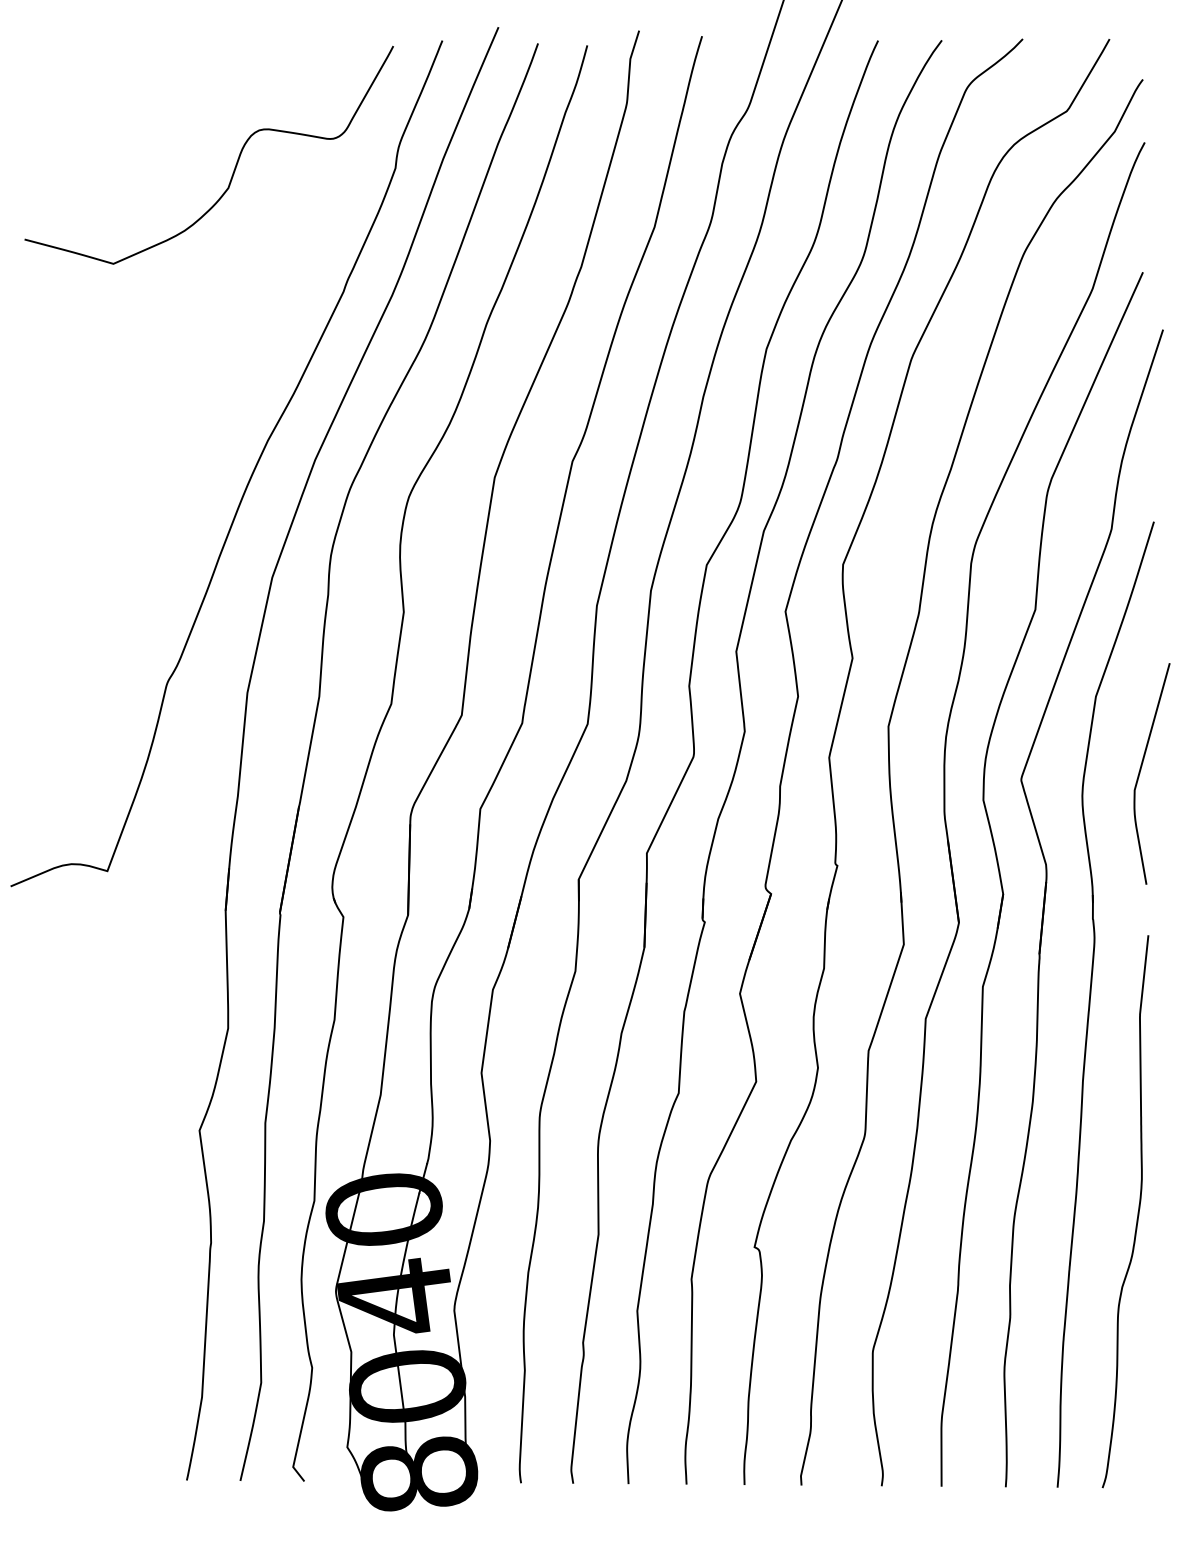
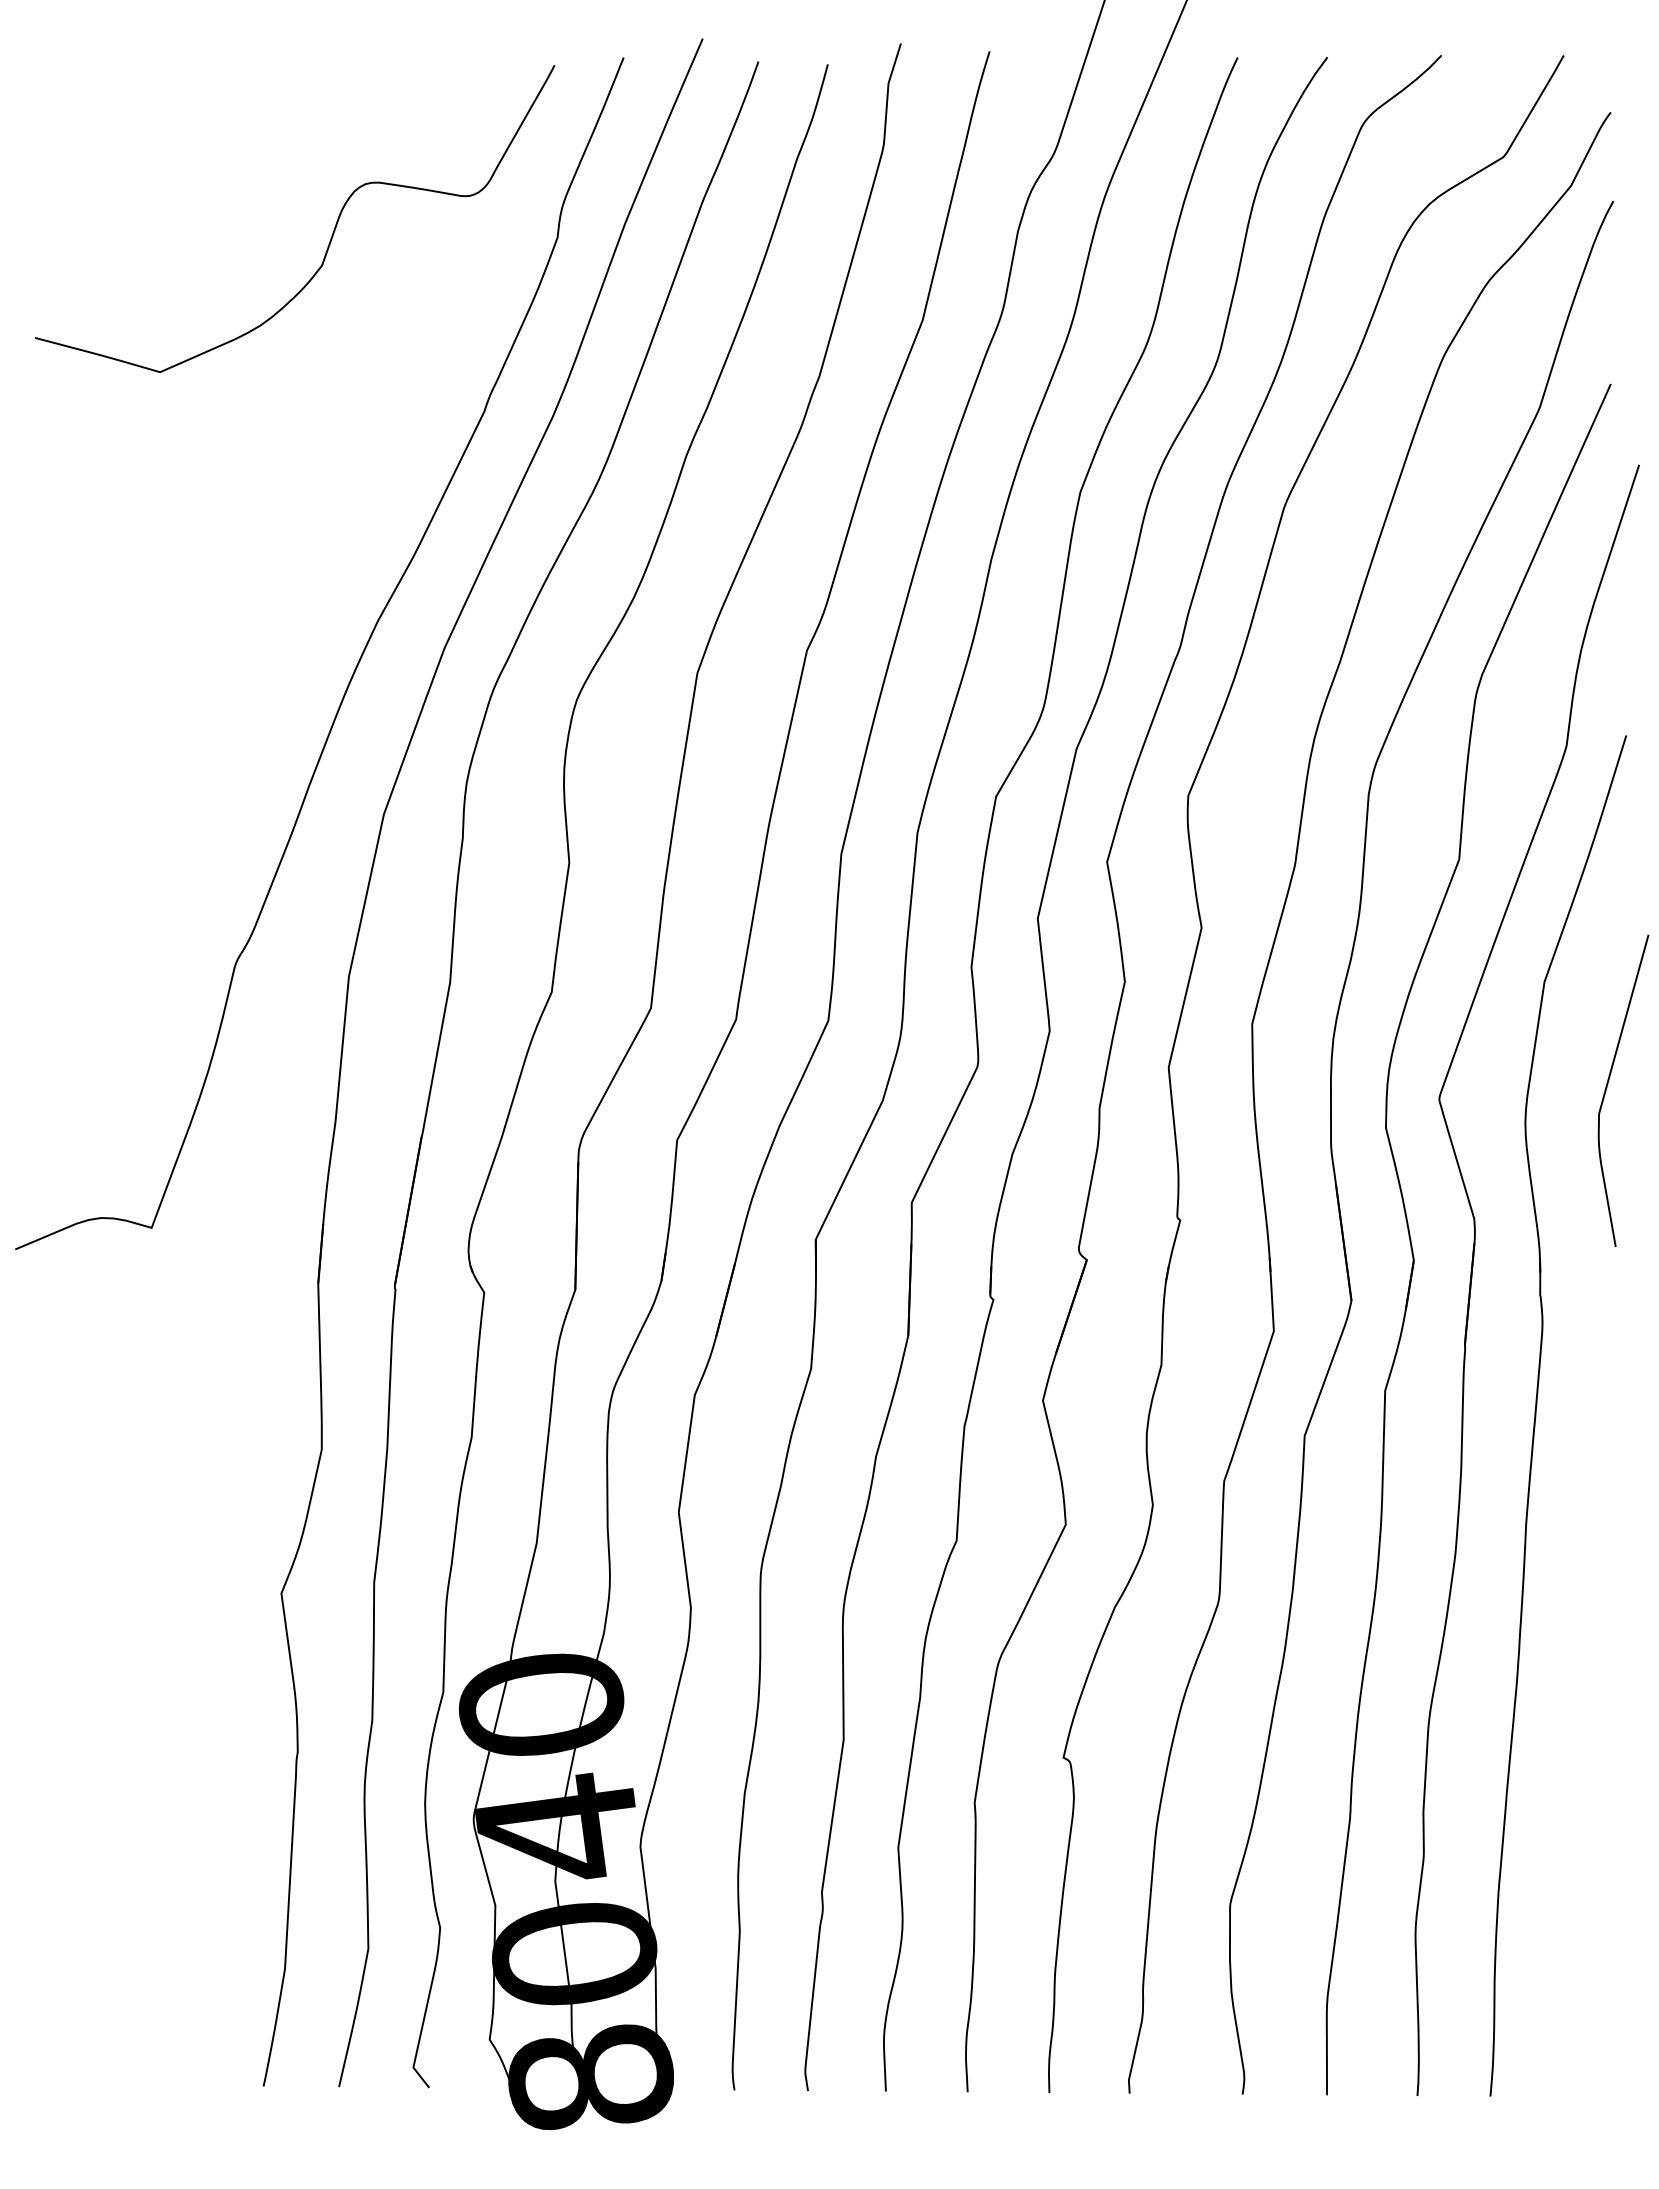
curve: (1137, 1212) -> (1603, 1708), removed

